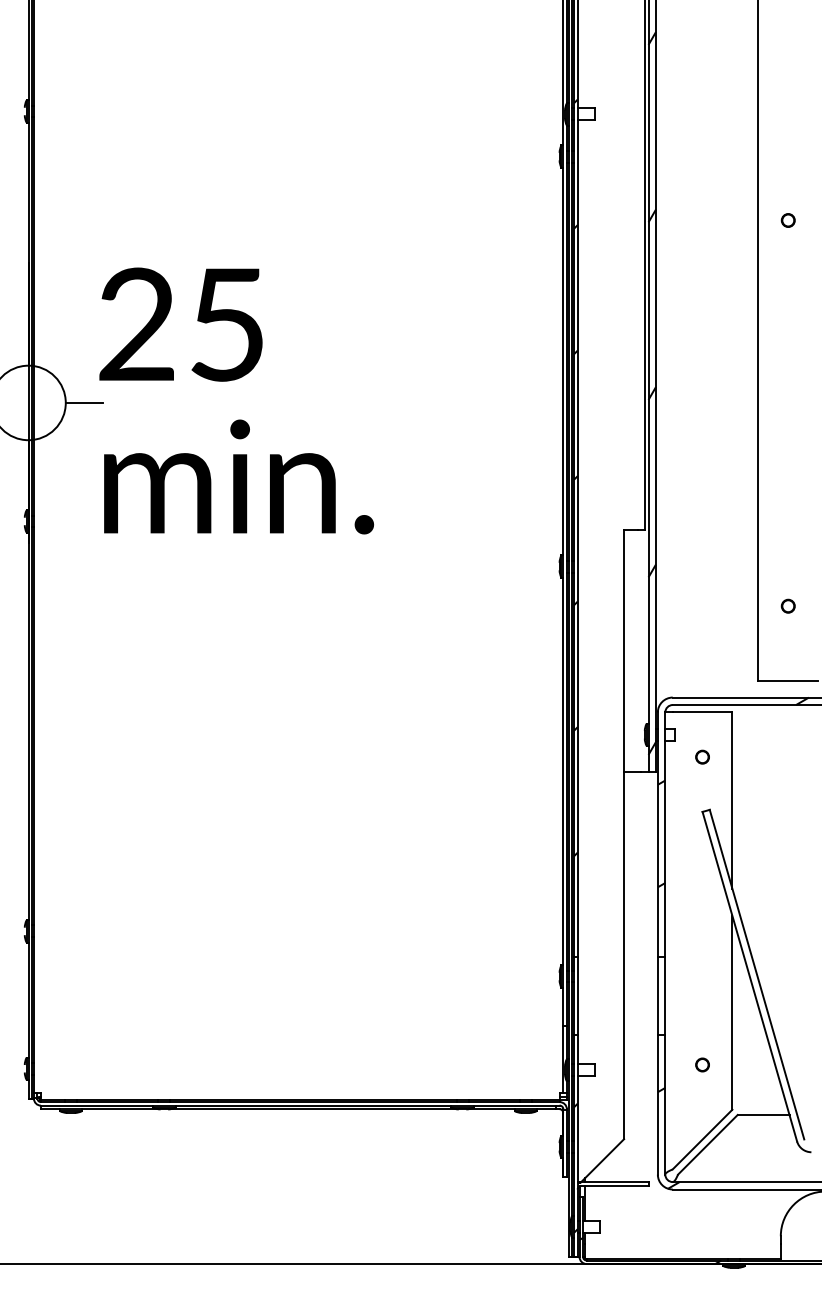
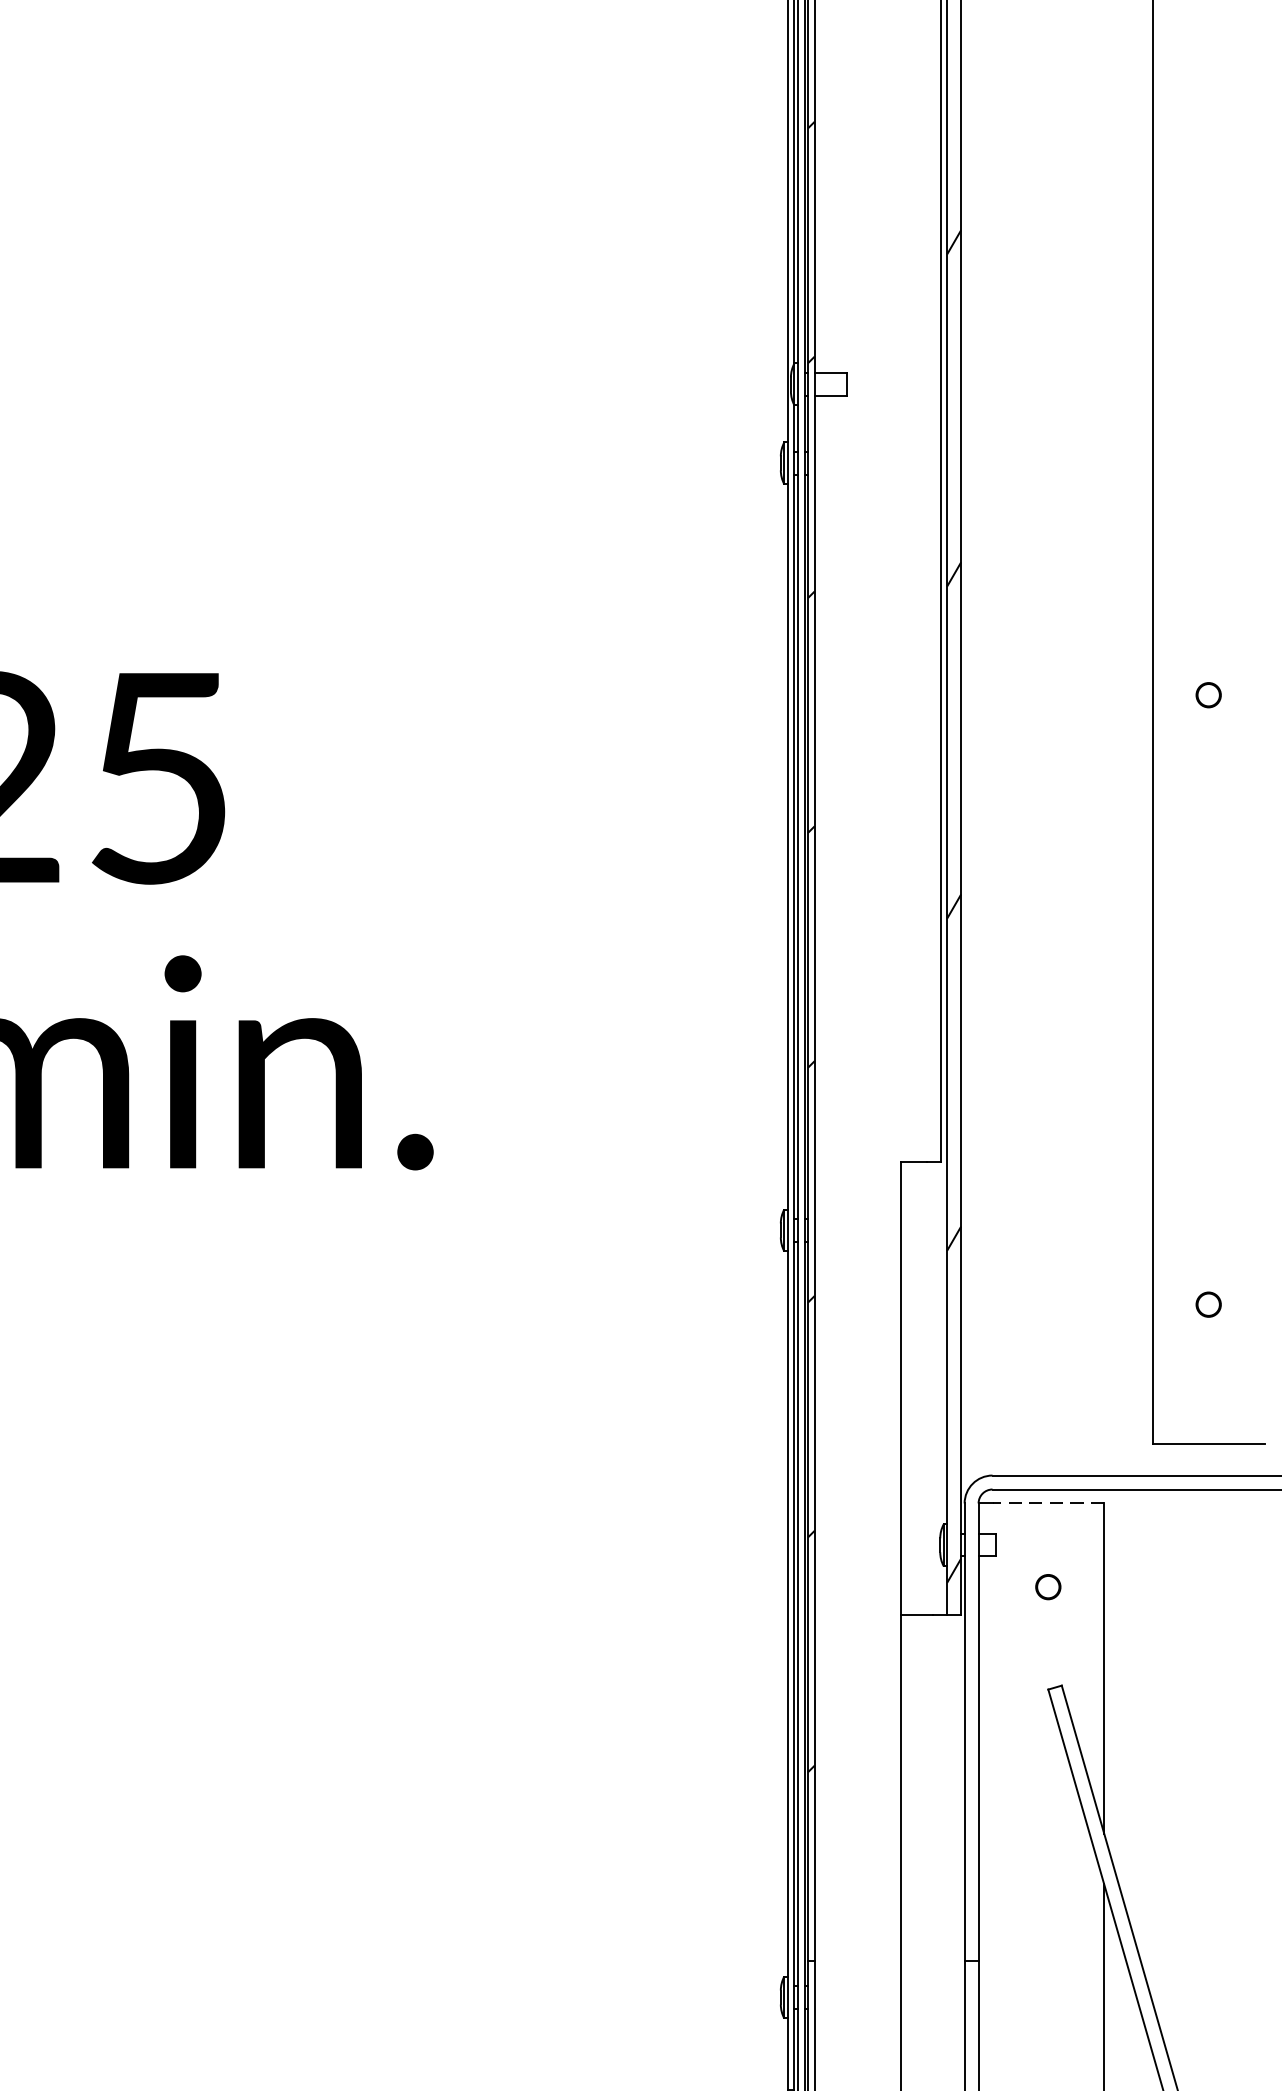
circle: (787, 220) -> (1207, 695), moved
line: (702, 712) -> (1048, 1503), solid -> dashed
hatch: (732, 792) -> (1104, 1653), removed

